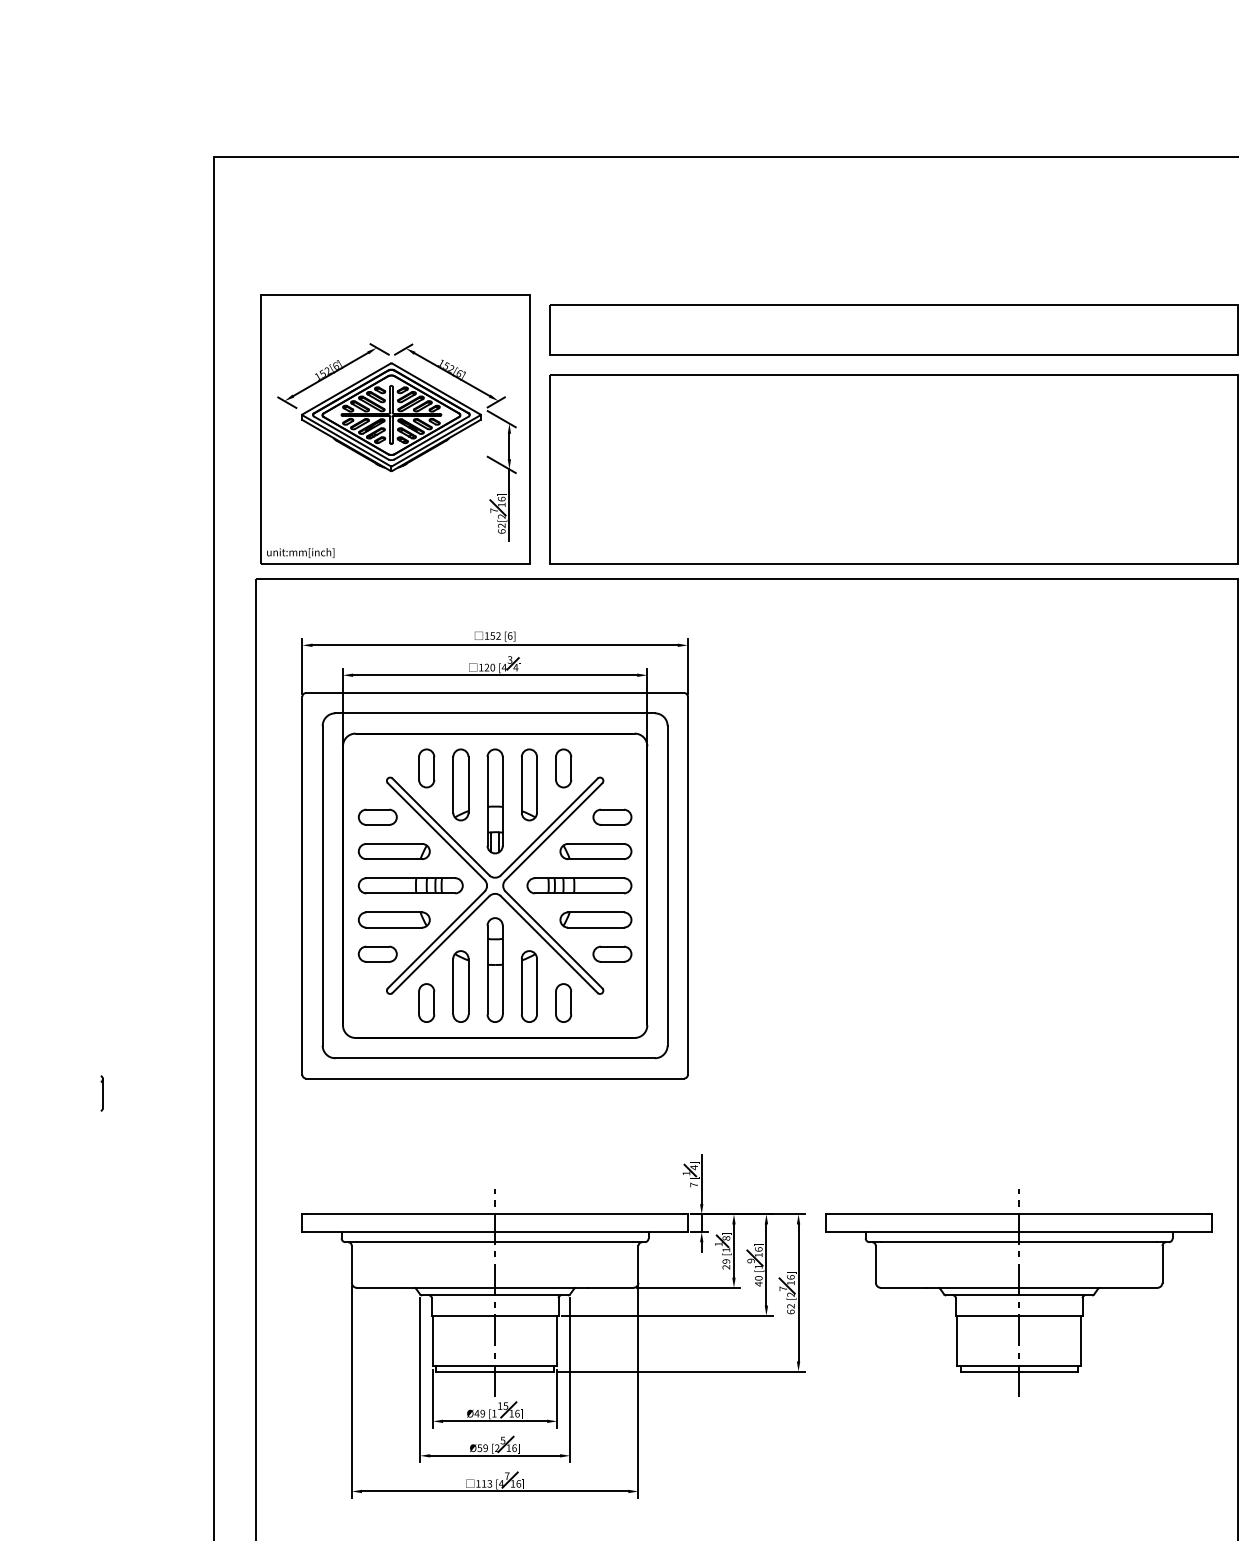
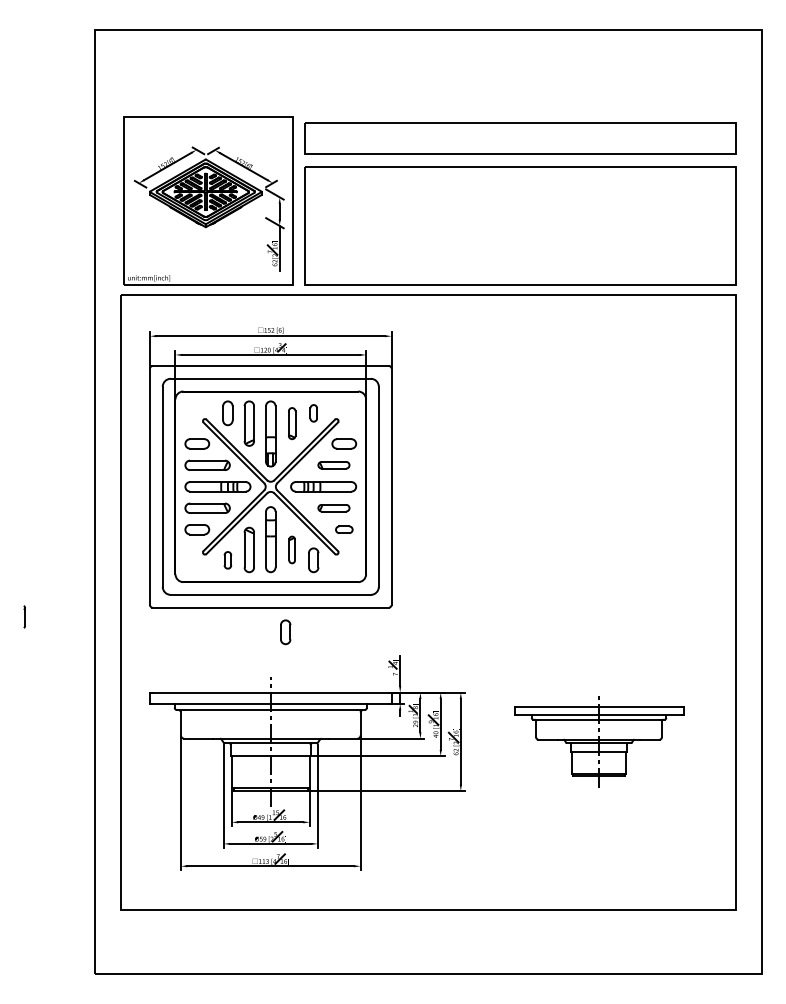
part: (563, 768) -> (313, 413), size x0.7
part: (528, 784) -> (291, 423), size x0.7
part: (595, 850) -> (333, 464), size x0.7
part: (595, 918) -> (333, 507), size x0.7
part: (612, 953) -> (344, 529), size x0.7
part: (528, 985) -> (291, 549), size x0.6
part: (426, 1003) -> (227, 560), size x0.7
part: (518, 1118) -> (285, 632), added
part: (1018, 1292) -> (598, 741), size x0.7

